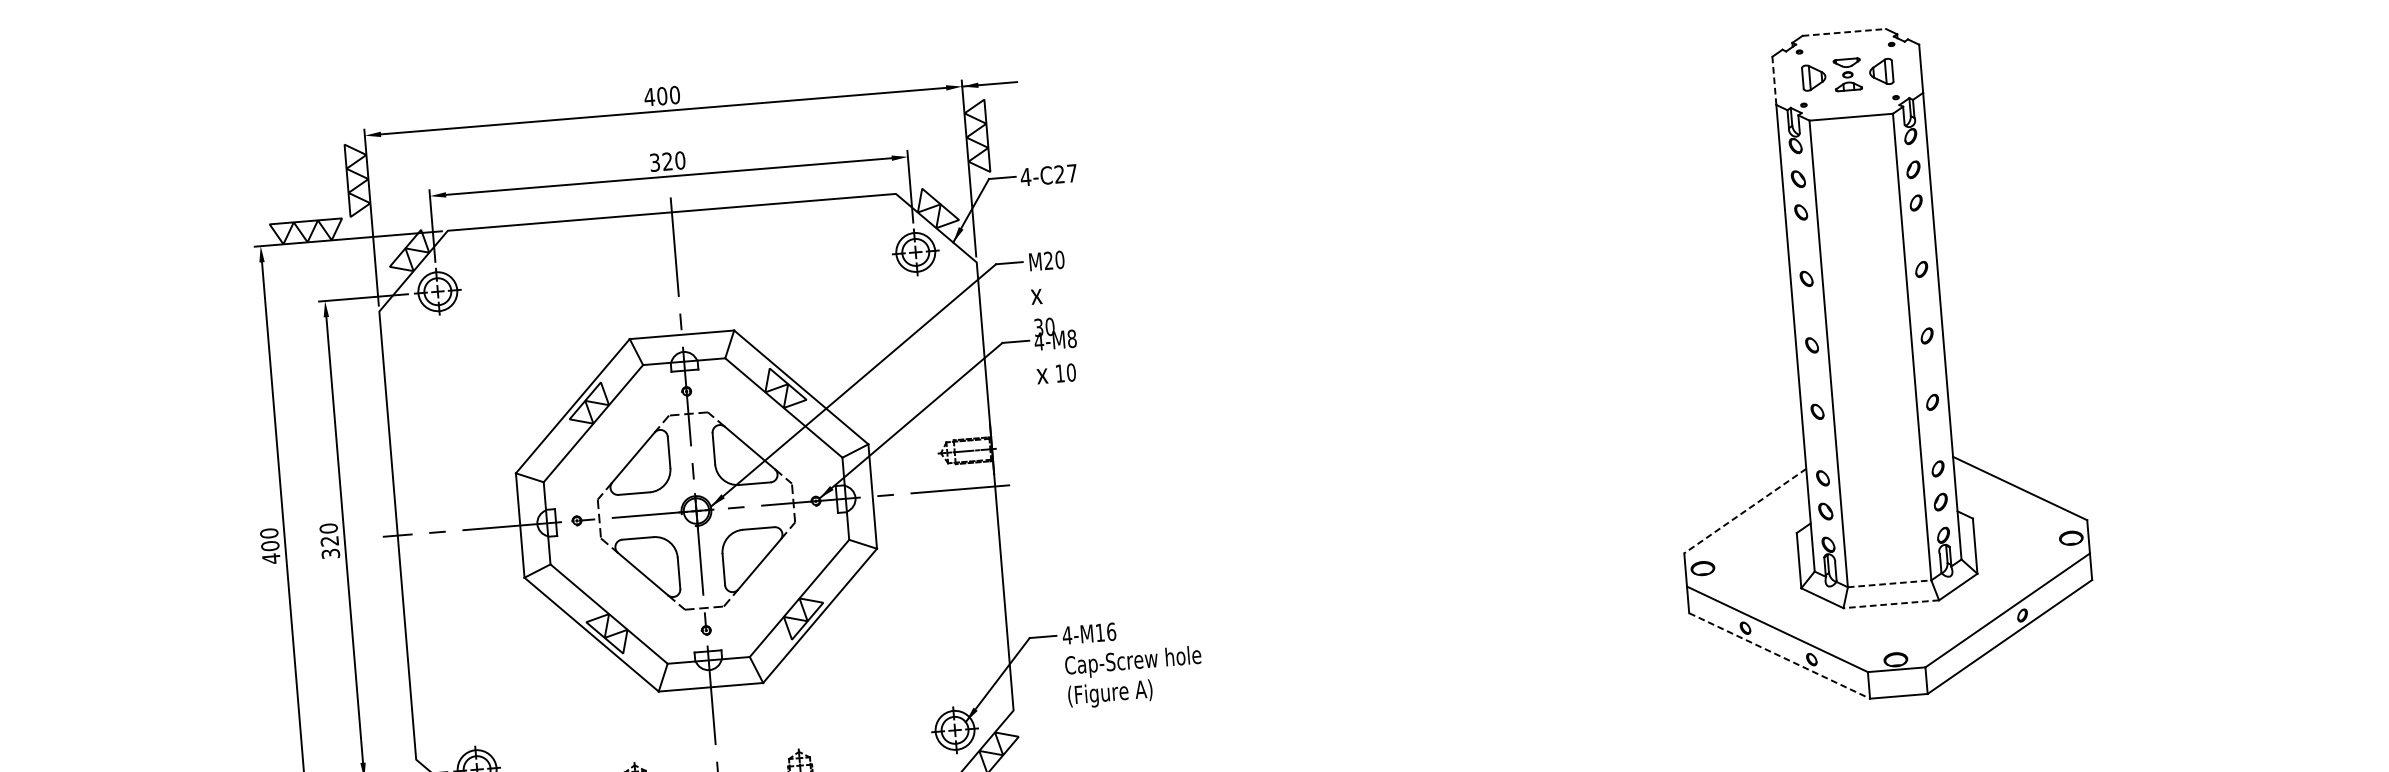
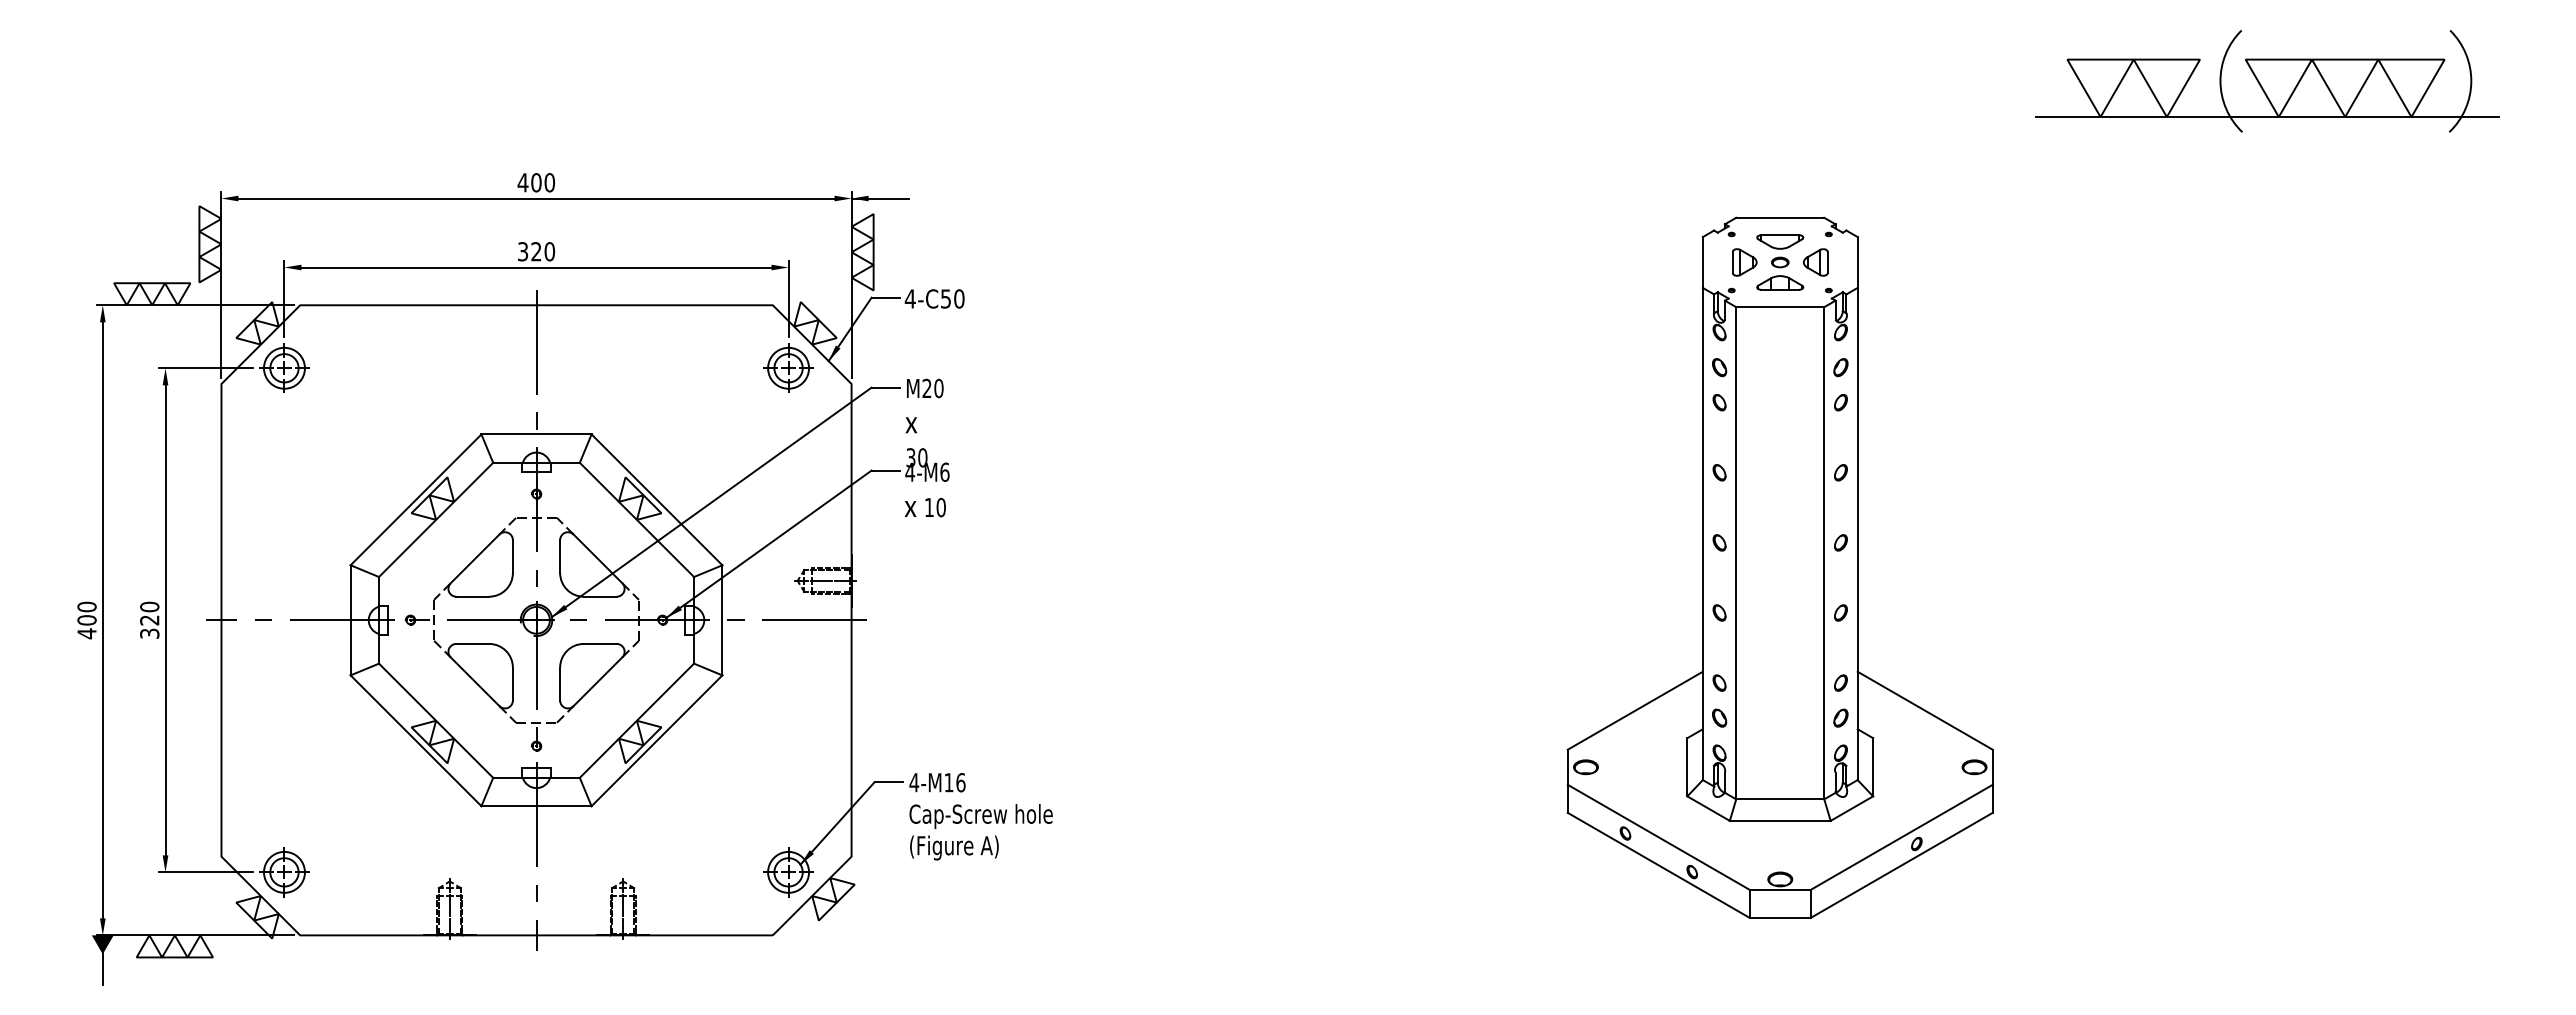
line: (1844, 32) -> (1780, 217), dashed -> solid
part: (1847, 74) -> (1780, 262), size x1.67
line: (1774, 80) -> (1702, 262), dashed -> solid
text: (1065, 173) -> (952, 298), 4-C27 -> 4-C50
text: (1071, 338) -> (944, 471), 4-M8 -> 4-M6
line: (1745, 510) -> (1635, 710), dashed -> solid
line: (1889, 583) -> (1780, 799), dashed -> solid
line: (1890, 603) -> (1779, 820), dashed -> solid
line: (1780, 655) -> (1659, 865), dashed -> solid

